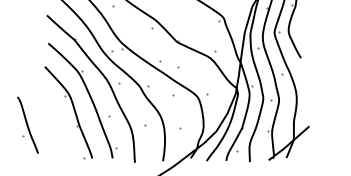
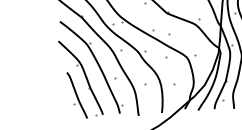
part: (27, 124) -> (76, 94), moved

